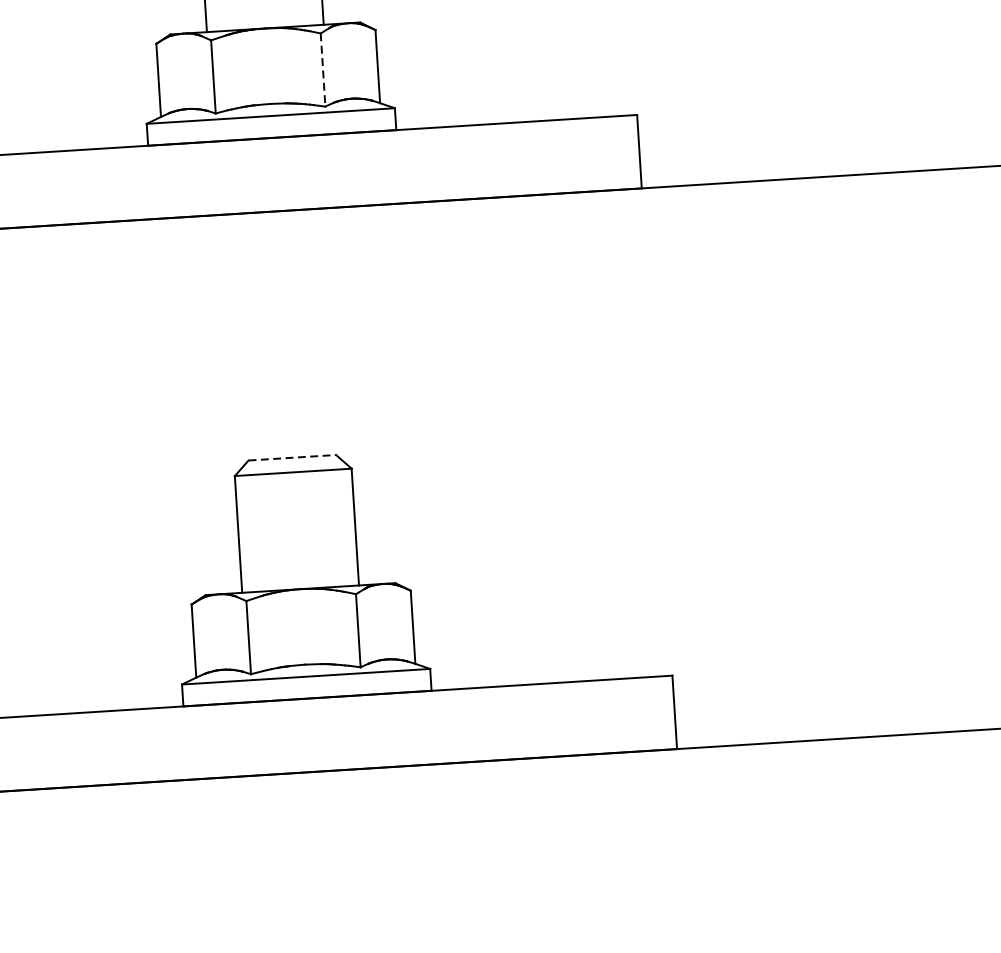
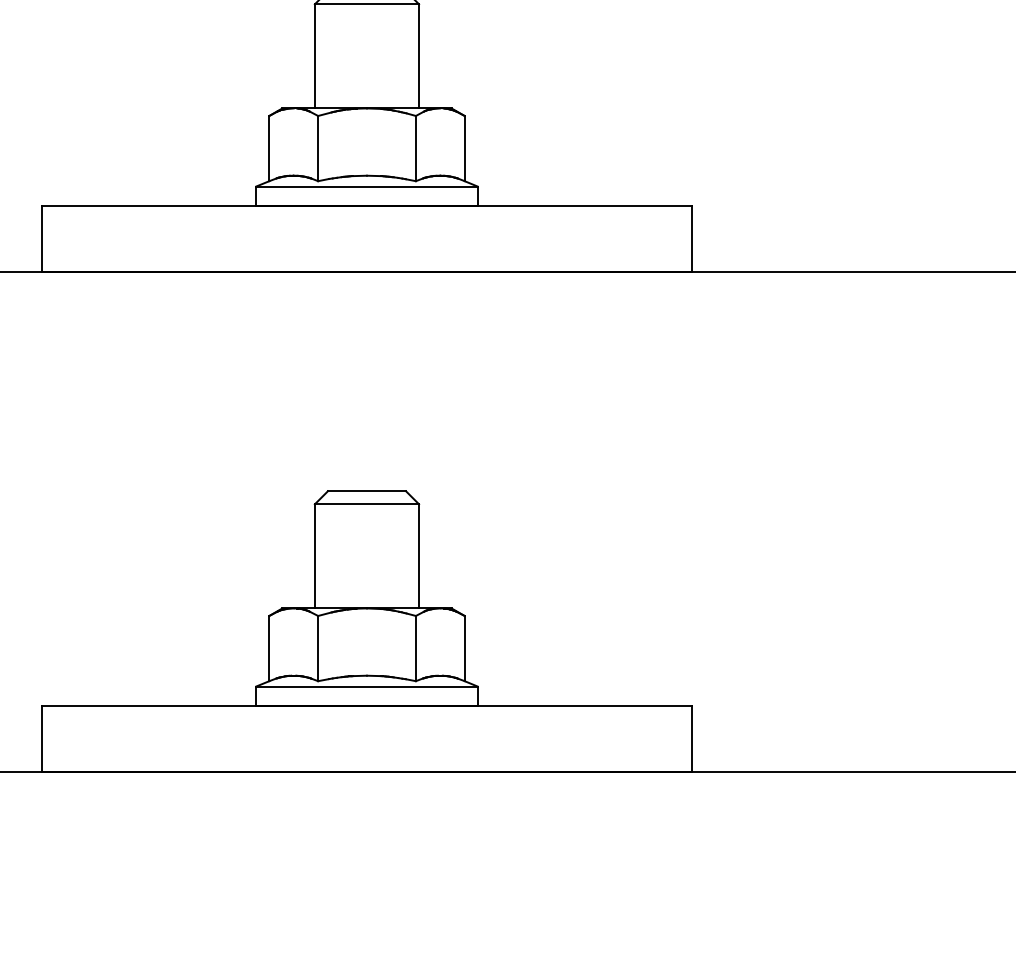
line: (322, 69) -> (415, 148), dashed -> solid
line: (292, 458) -> (367, 491), dashed -> solid

